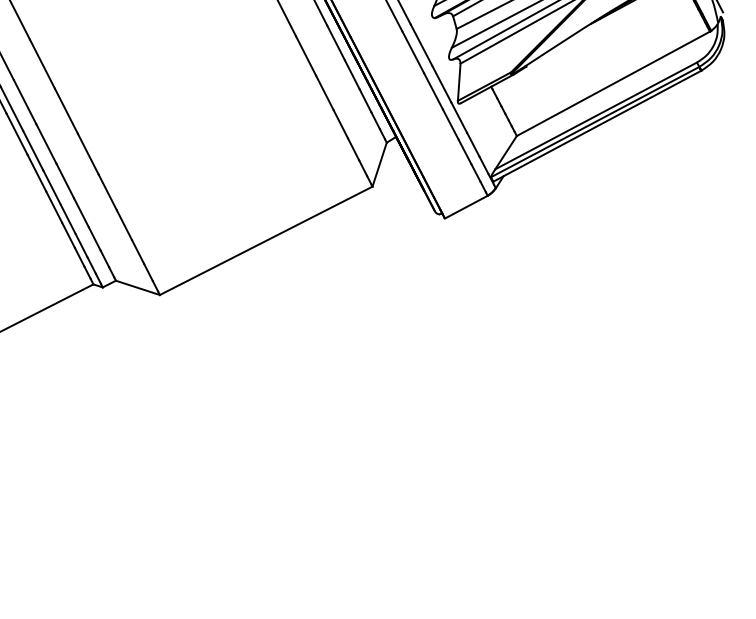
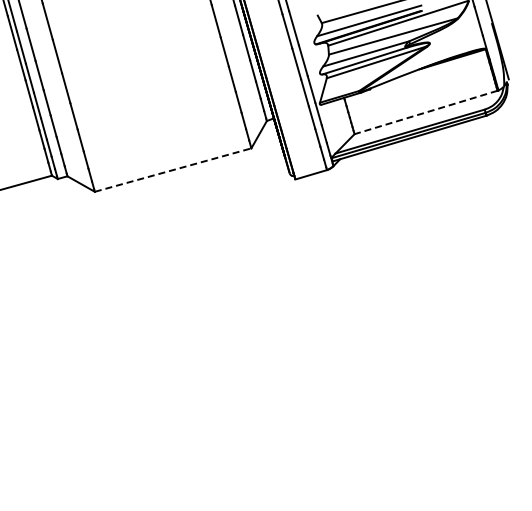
line: (614, 83) -> (426, 112), solid -> dashed
line: (266, 239) -> (173, 169), solid -> dashed

